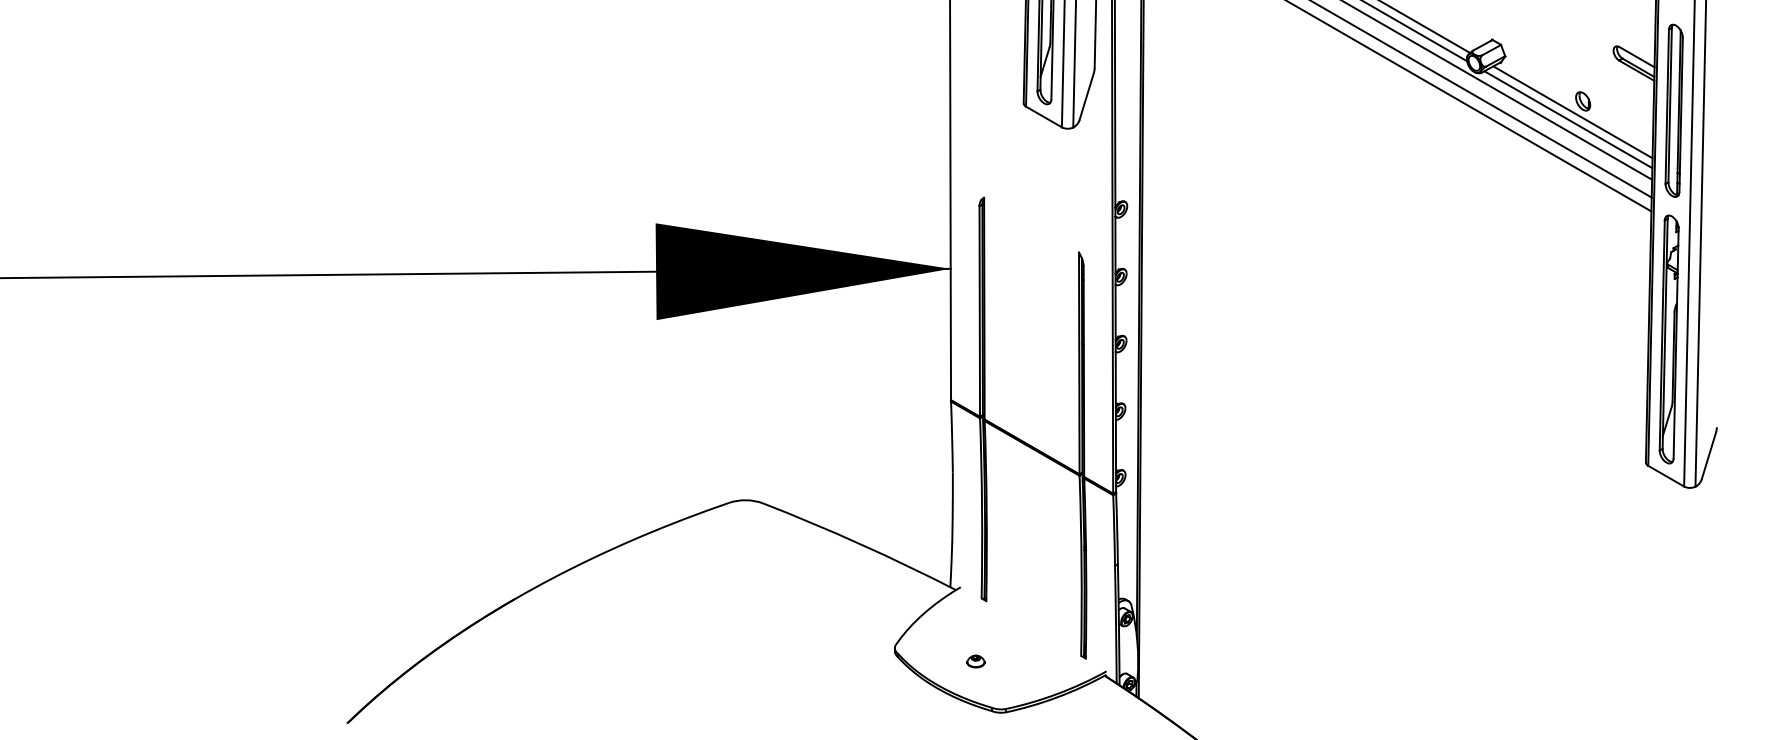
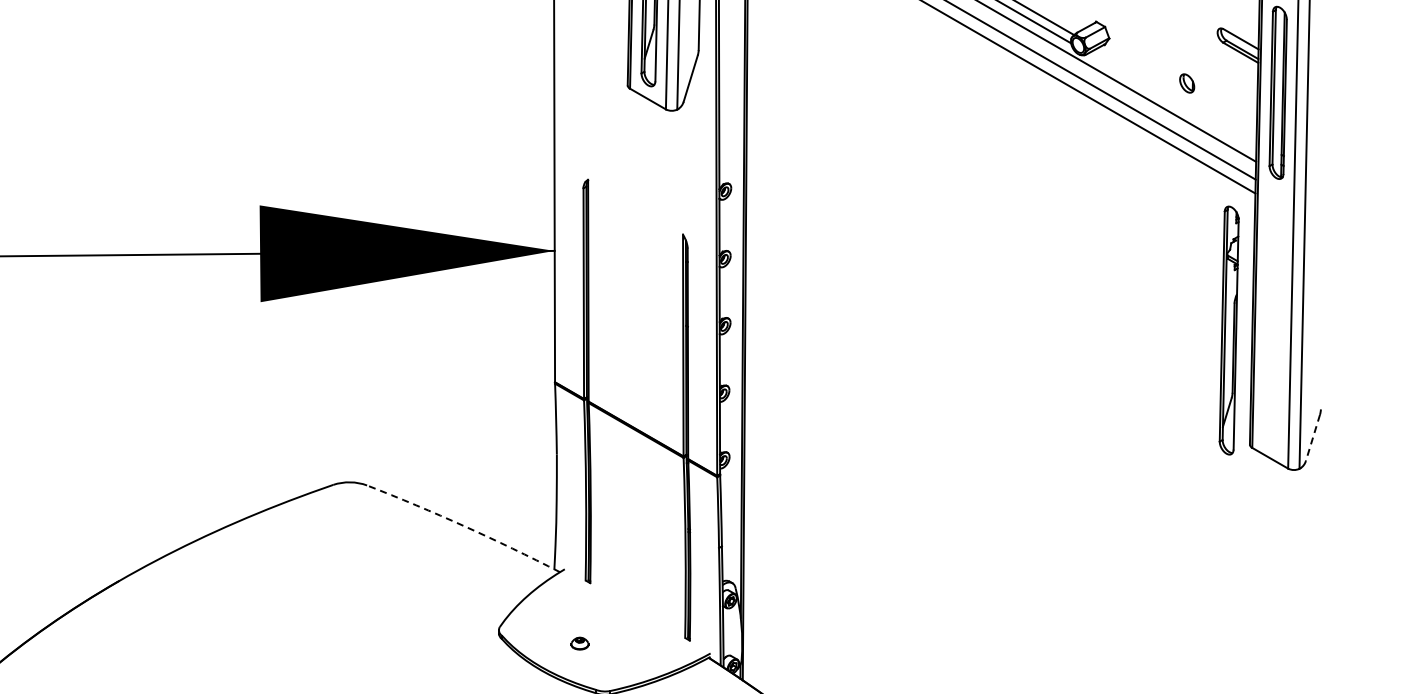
line: (1572, 112) -> (1176, 94), removed
line: (1568, 119) -> (1172, 101), removed
part: (1668, 339) -> (1228, 330), moved
line: (1708, 456) -> (1312, 438), solid -> dashed
arc: (860, 544) -> (464, 526), solid -> dashed

